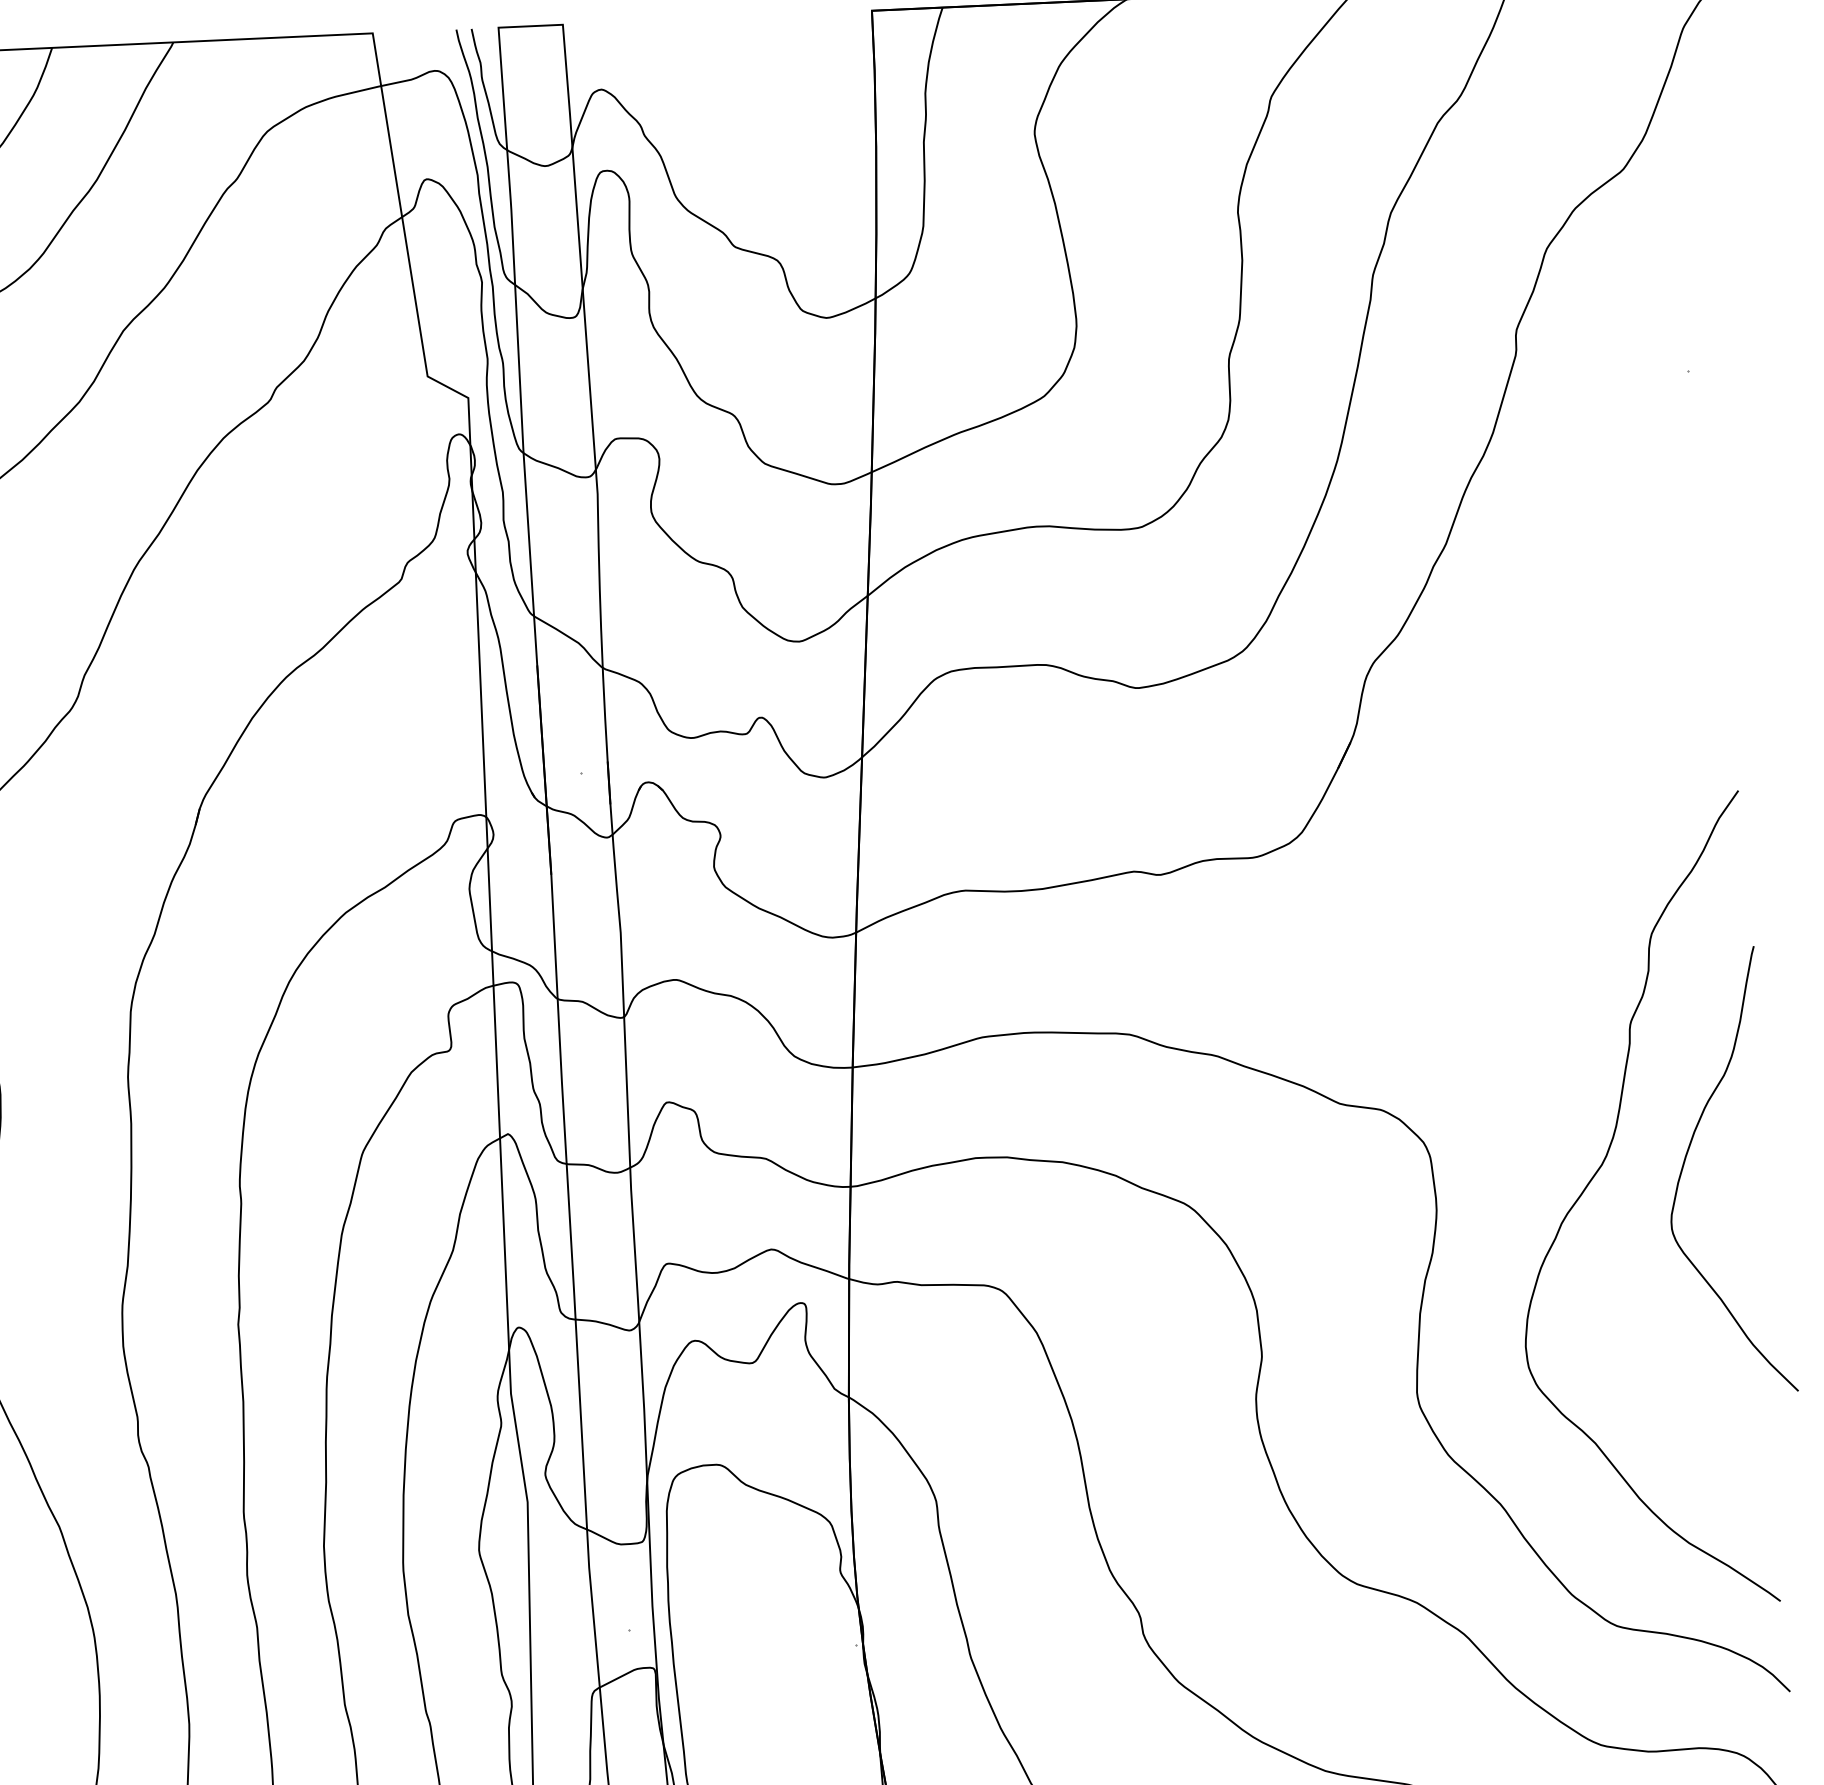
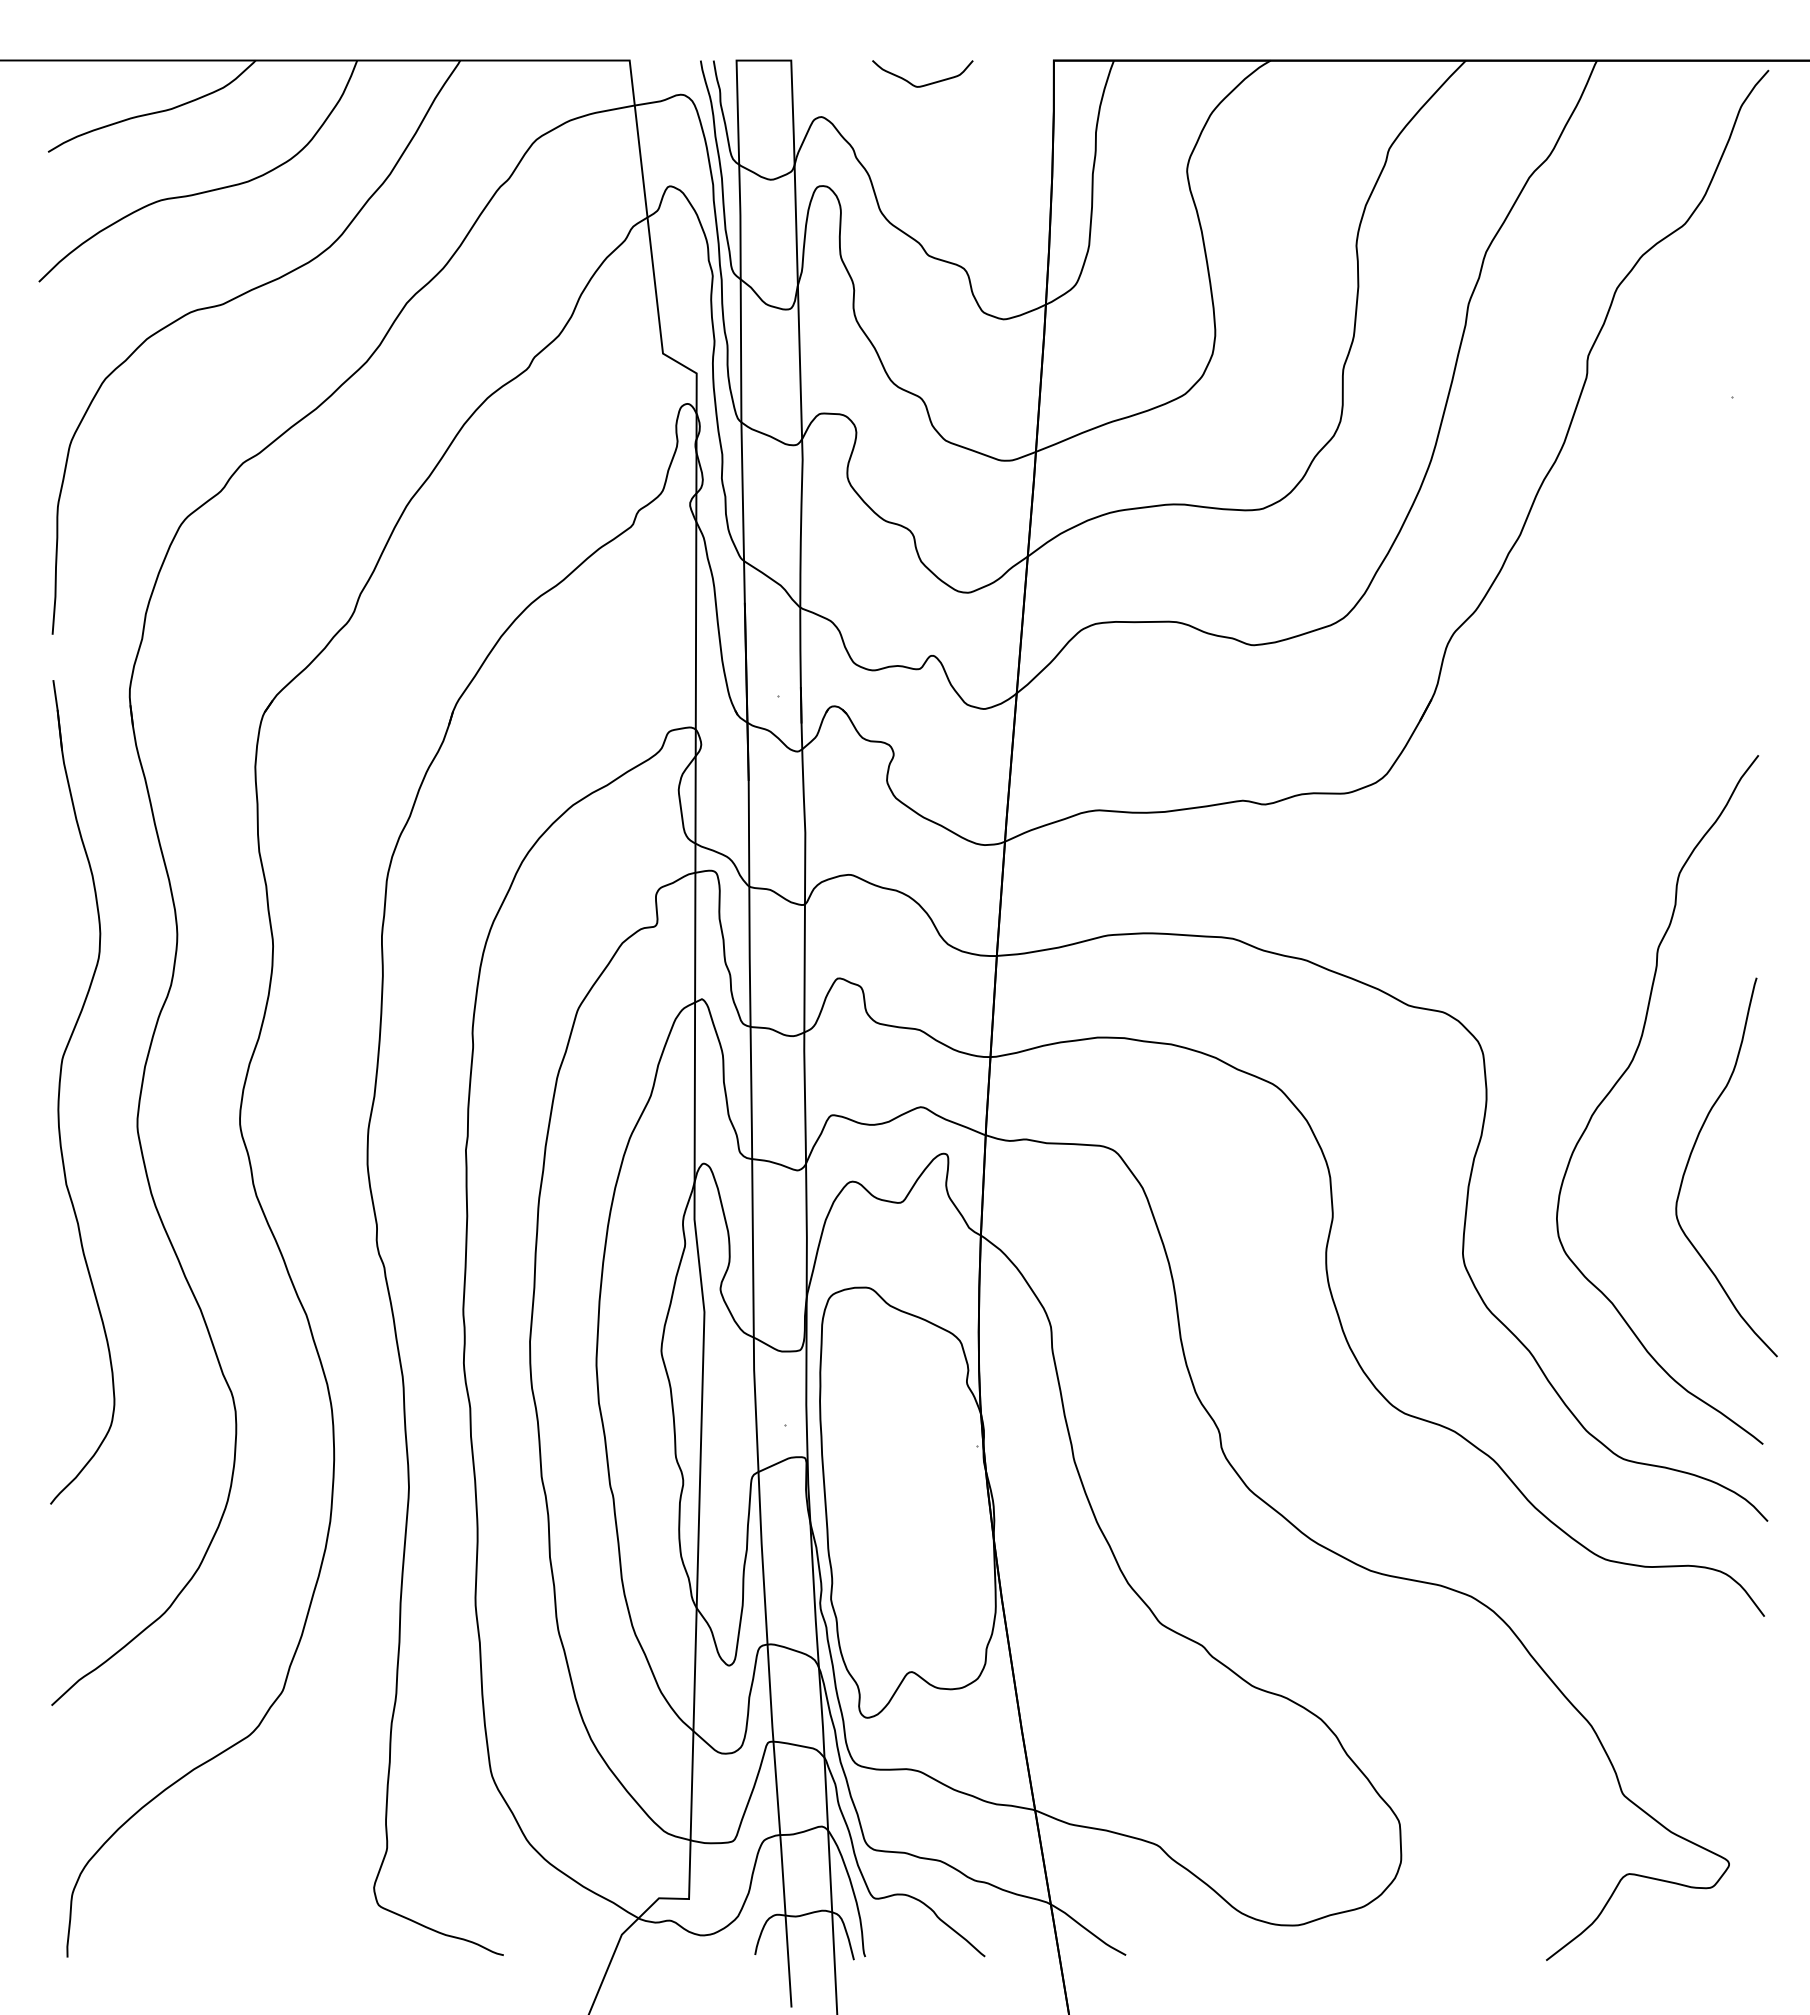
curve: (724, 44) -> (927, 83), added
curve: (1686, 1158) -> (1691, 1155), moved

